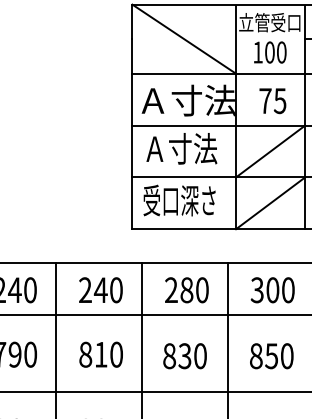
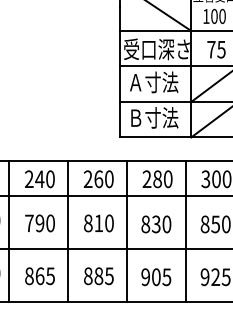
text: (185, 100) -> (156, 49), Ａ寸法 -> 受口深さ
text: (180, 200) -> (153, 117), 受口深さ -> Ｂ寸法
text: (100, 290) -> (98, 179), 240 -> 260

